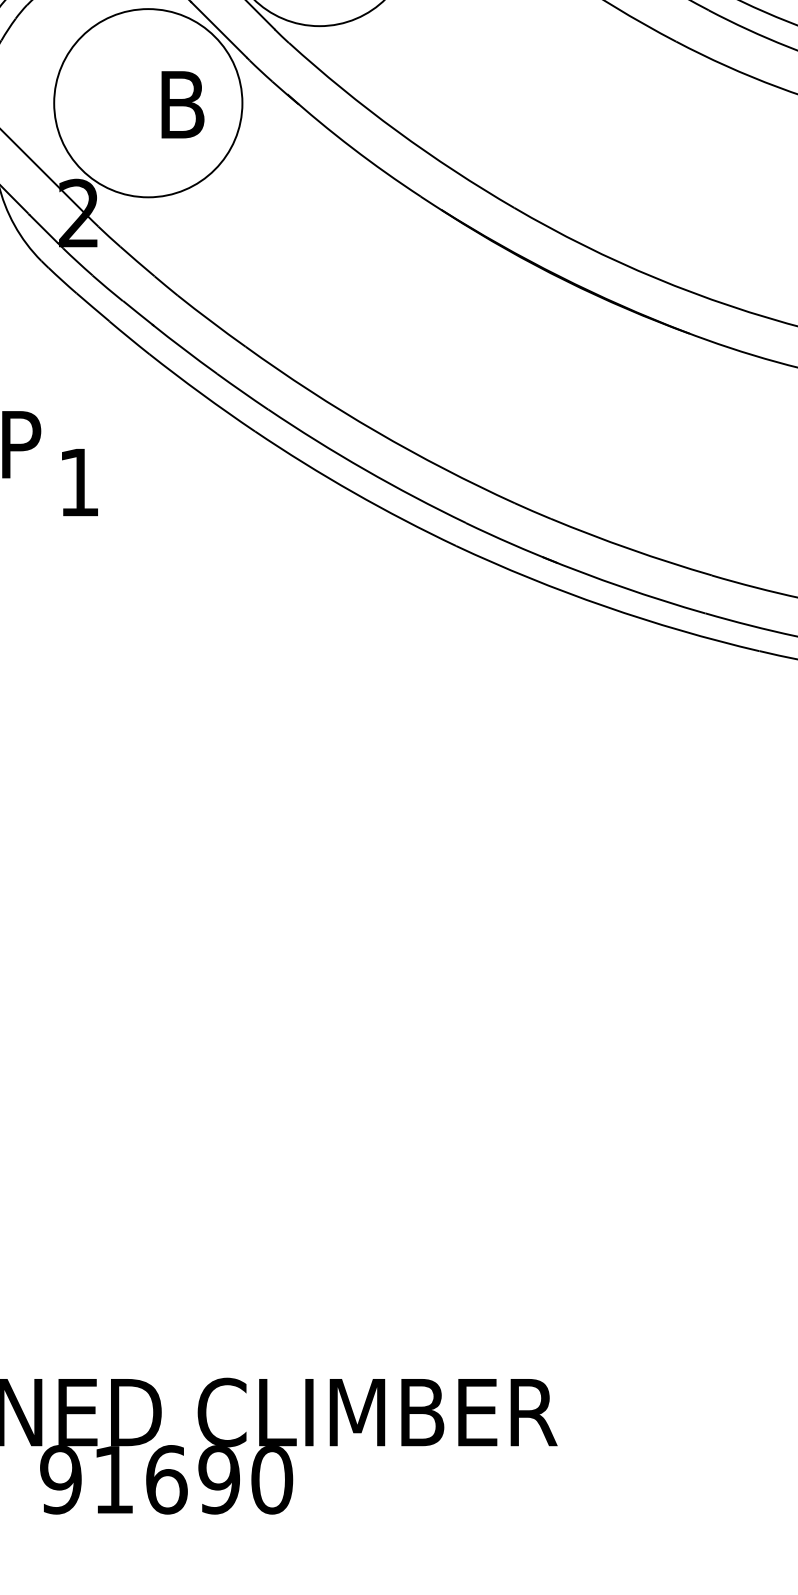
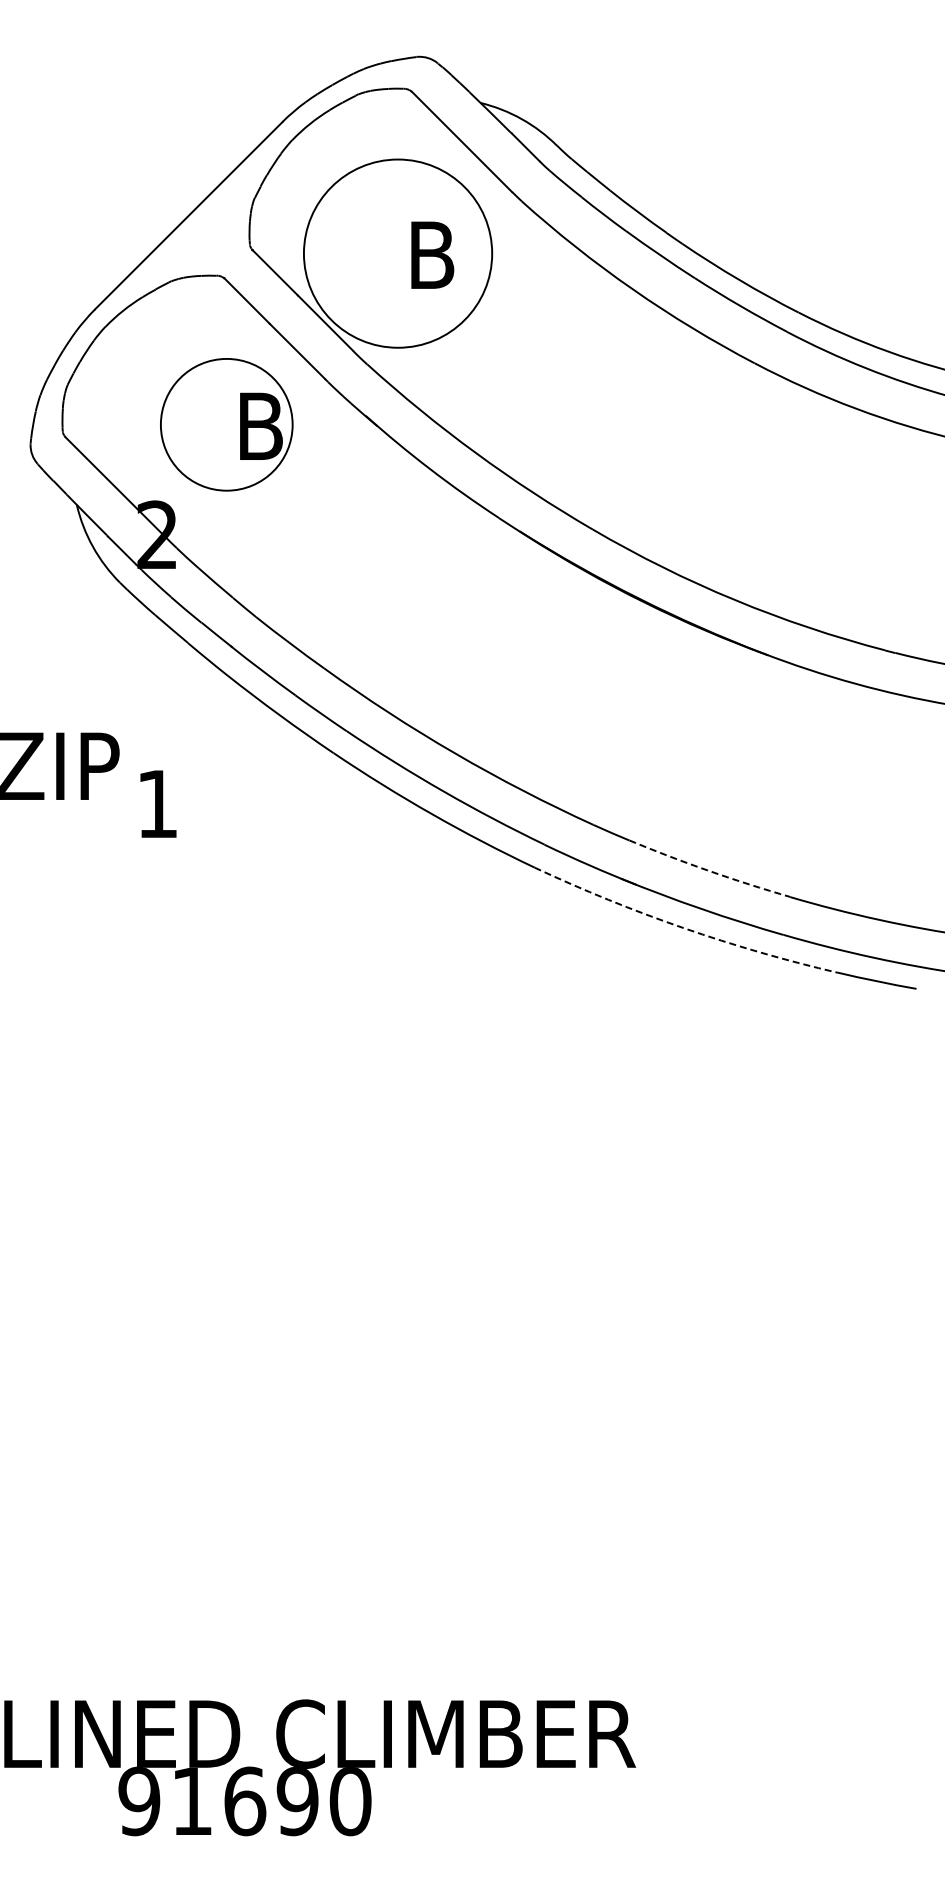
circle: (148, 102) -> (226, 424), size x0.7
arc: (631, 548) -> (709, 870), solid -> dashed
arc: (605, 606) -> (683, 928), solid -> dashed

